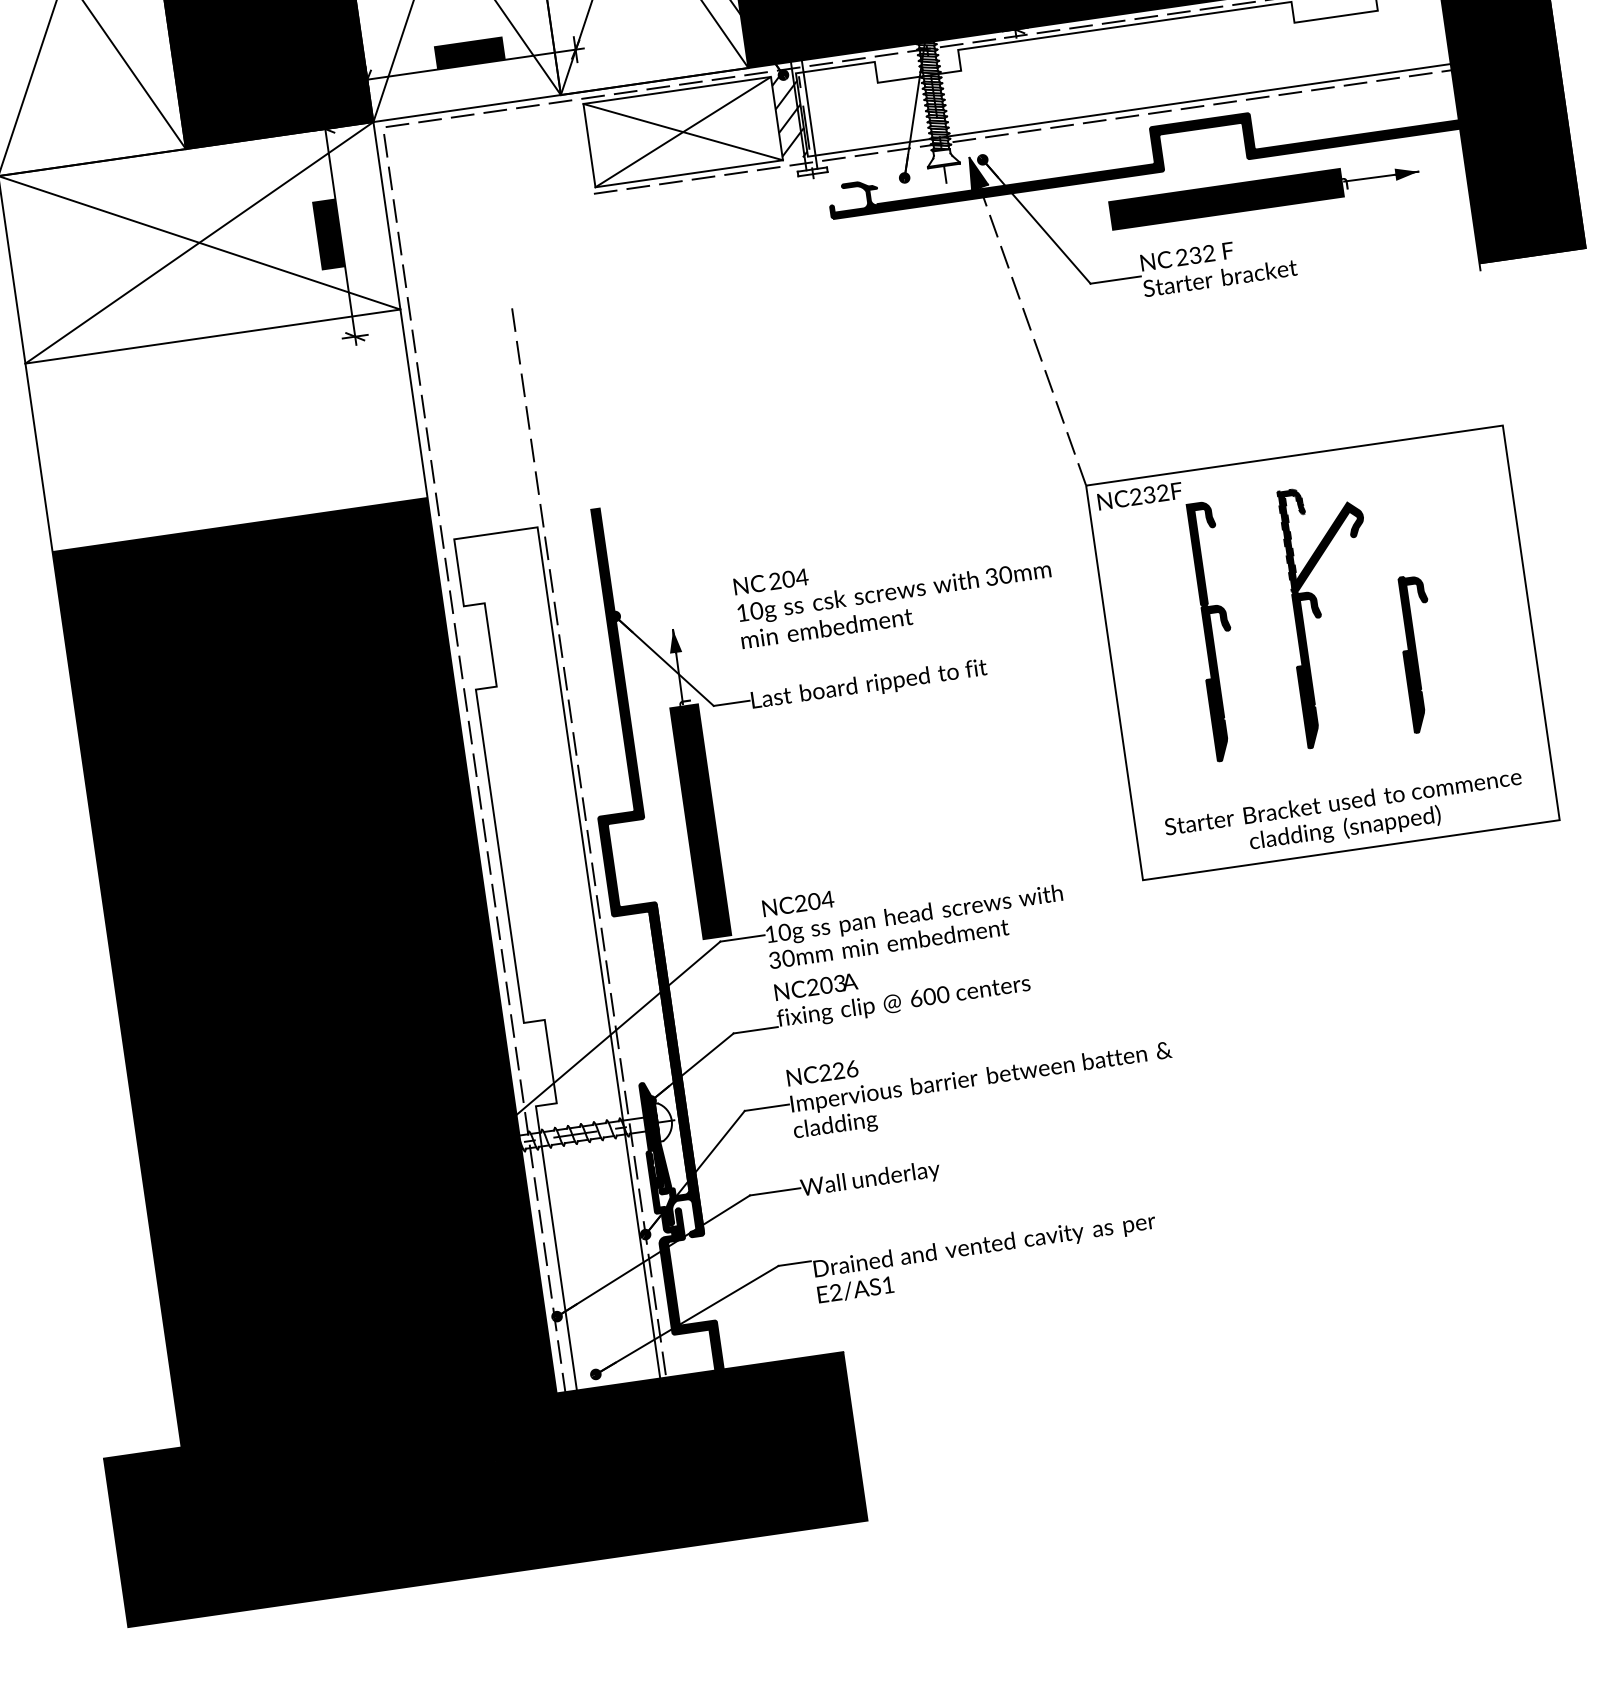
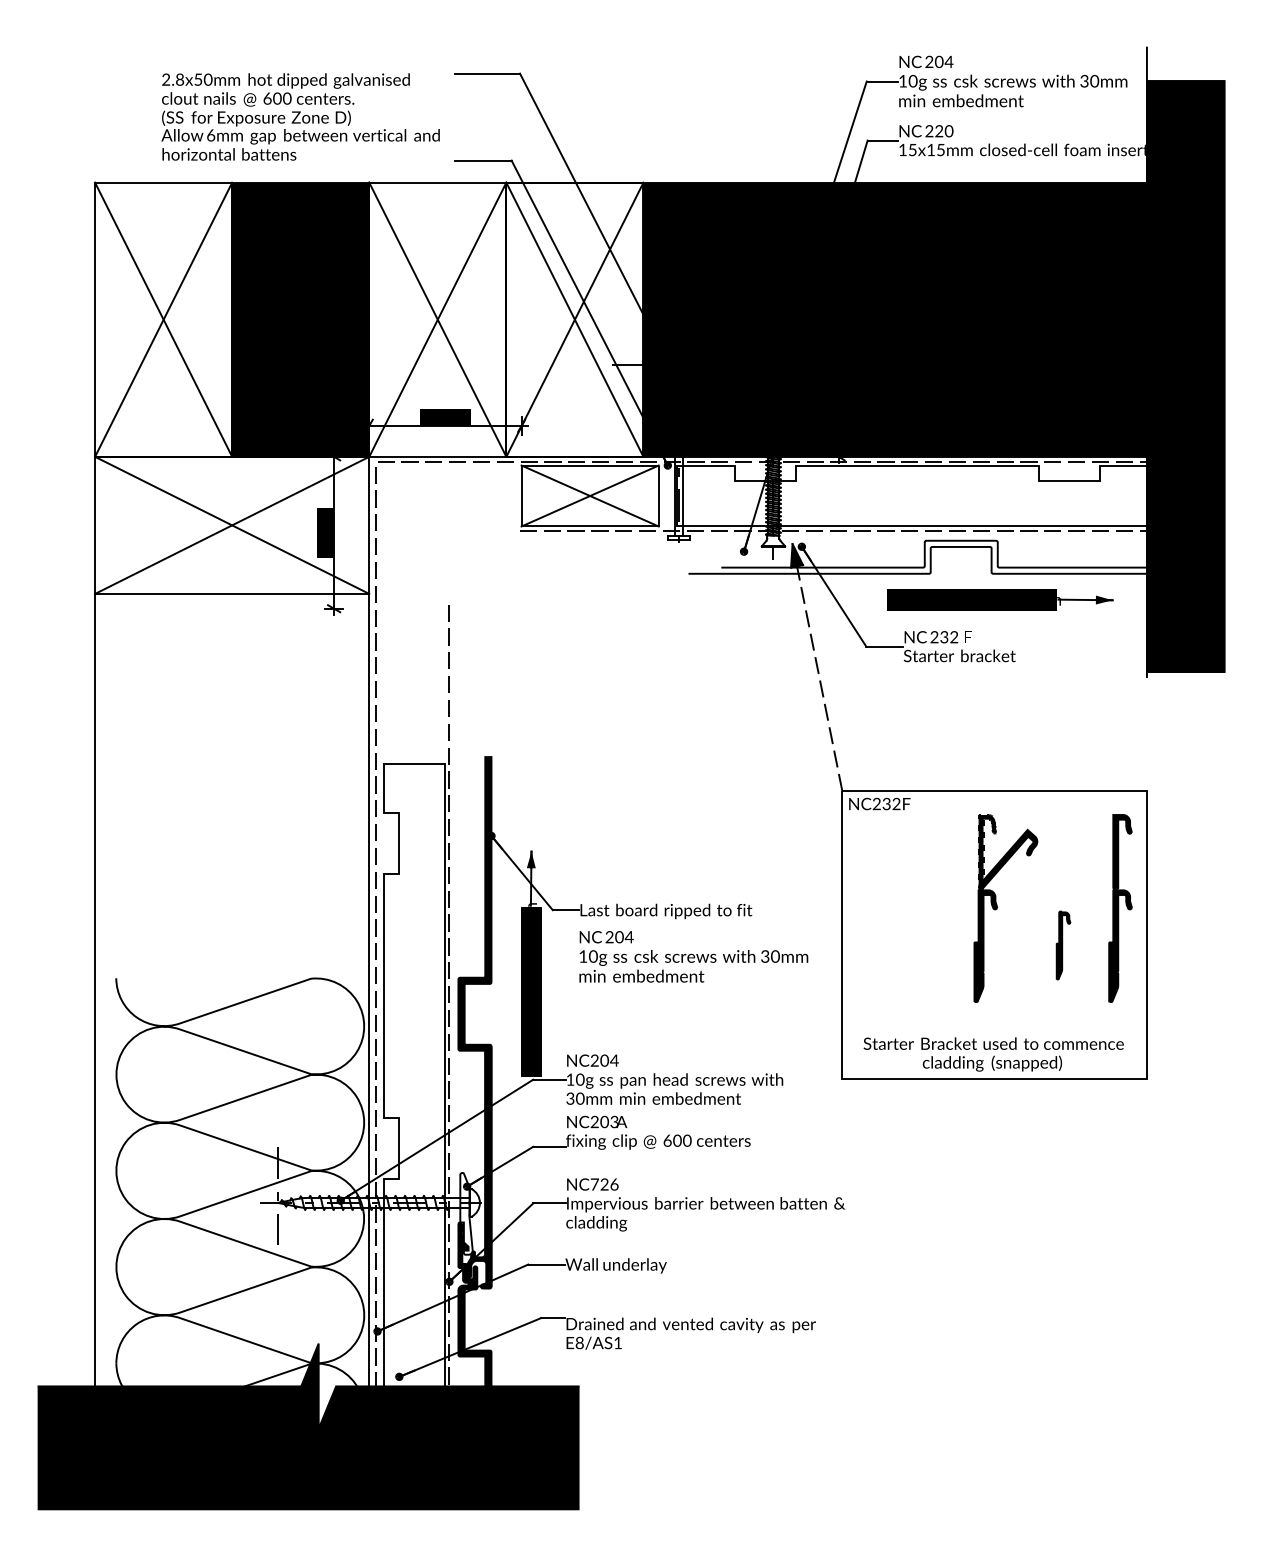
hatch: (788, 116) -> (667, 495), removed
fill: (1170, 146) -> (937, 556), removed
text: (893, 591) -> (693, 956), moved
part: (1214, 631) -> (1120, 908), moved
part: (1419, 653) -> (1063, 945), size x0.6
fill: (309, 1000) -> (232, 1079), removed
text: (824, 1072) -> (594, 1184), NC226 -> NC726
fill: (655, 1137) -> (466, 1213), removed
text: (835, 1293) -> (579, 1343), E2/AS1 -> E8/AS1

